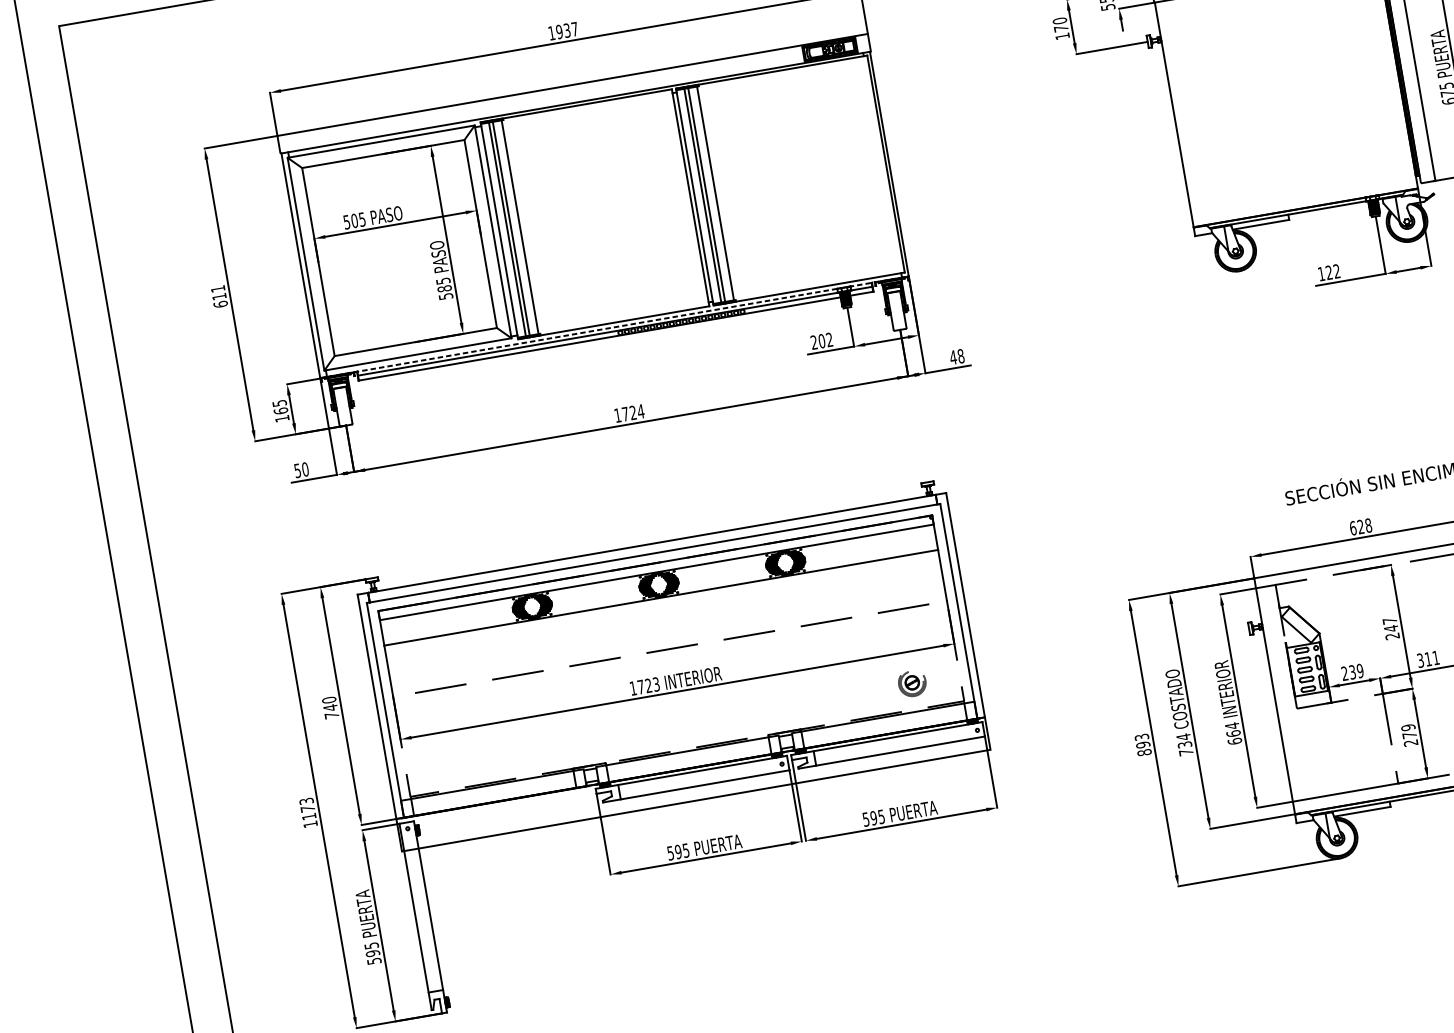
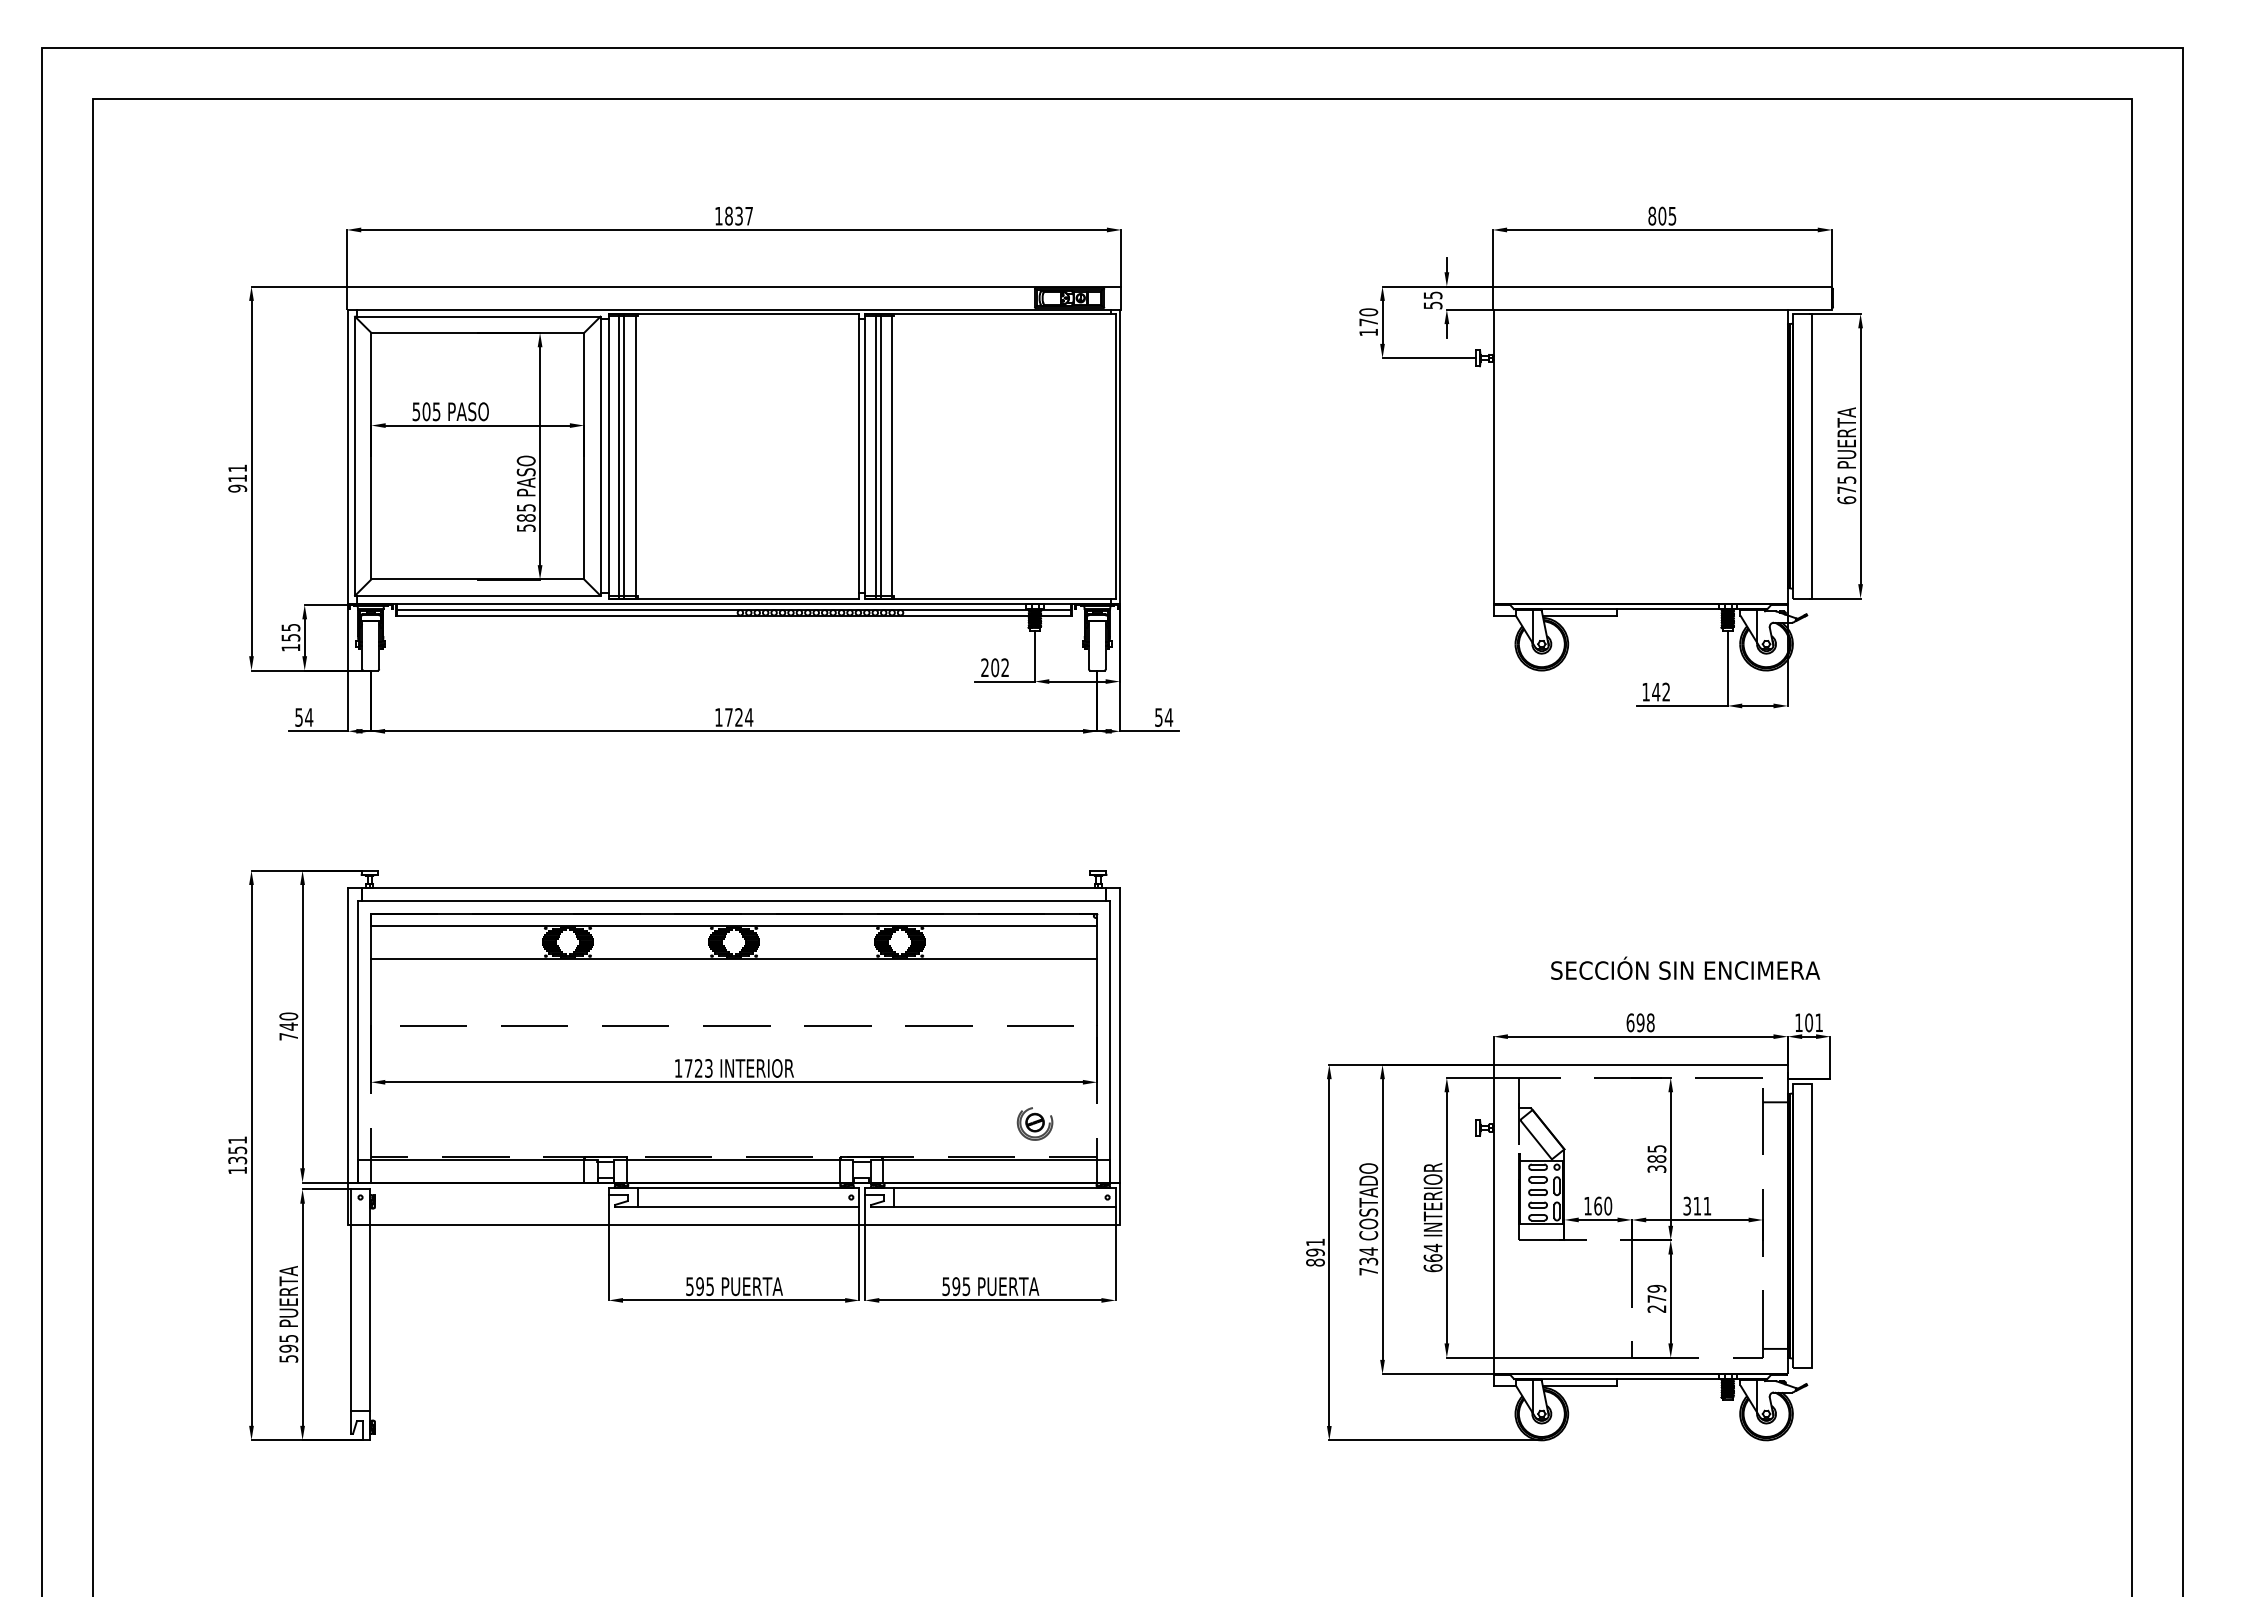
text: (559, 32) -> (728, 216), 1937 -> 1837
text: (1329, 272) -> (1656, 691), 122 -> 142
text: (220, 304) -> (237, 488), 611 -> 911
line: (614, 327) -> (734, 604), dashed -> solid
text: (956, 356) -> (1163, 717), 48 -> 54
text: (280, 410) -> (290, 637), 165 -> 155
text: (305, 469) -> (309, 717), 50 -> 54
text: (1360, 526) -> (1640, 1022), 628 -> 698
text: (1390, 628) -> (1656, 1158), 247 -> 385
text: (1352, 671) -> (1598, 1205), 239 -> 160
text: (1141, 737) -> (1315, 1242), 893 -> 891
text: (307, 809) -> (237, 1150), 1173 -> 1351

